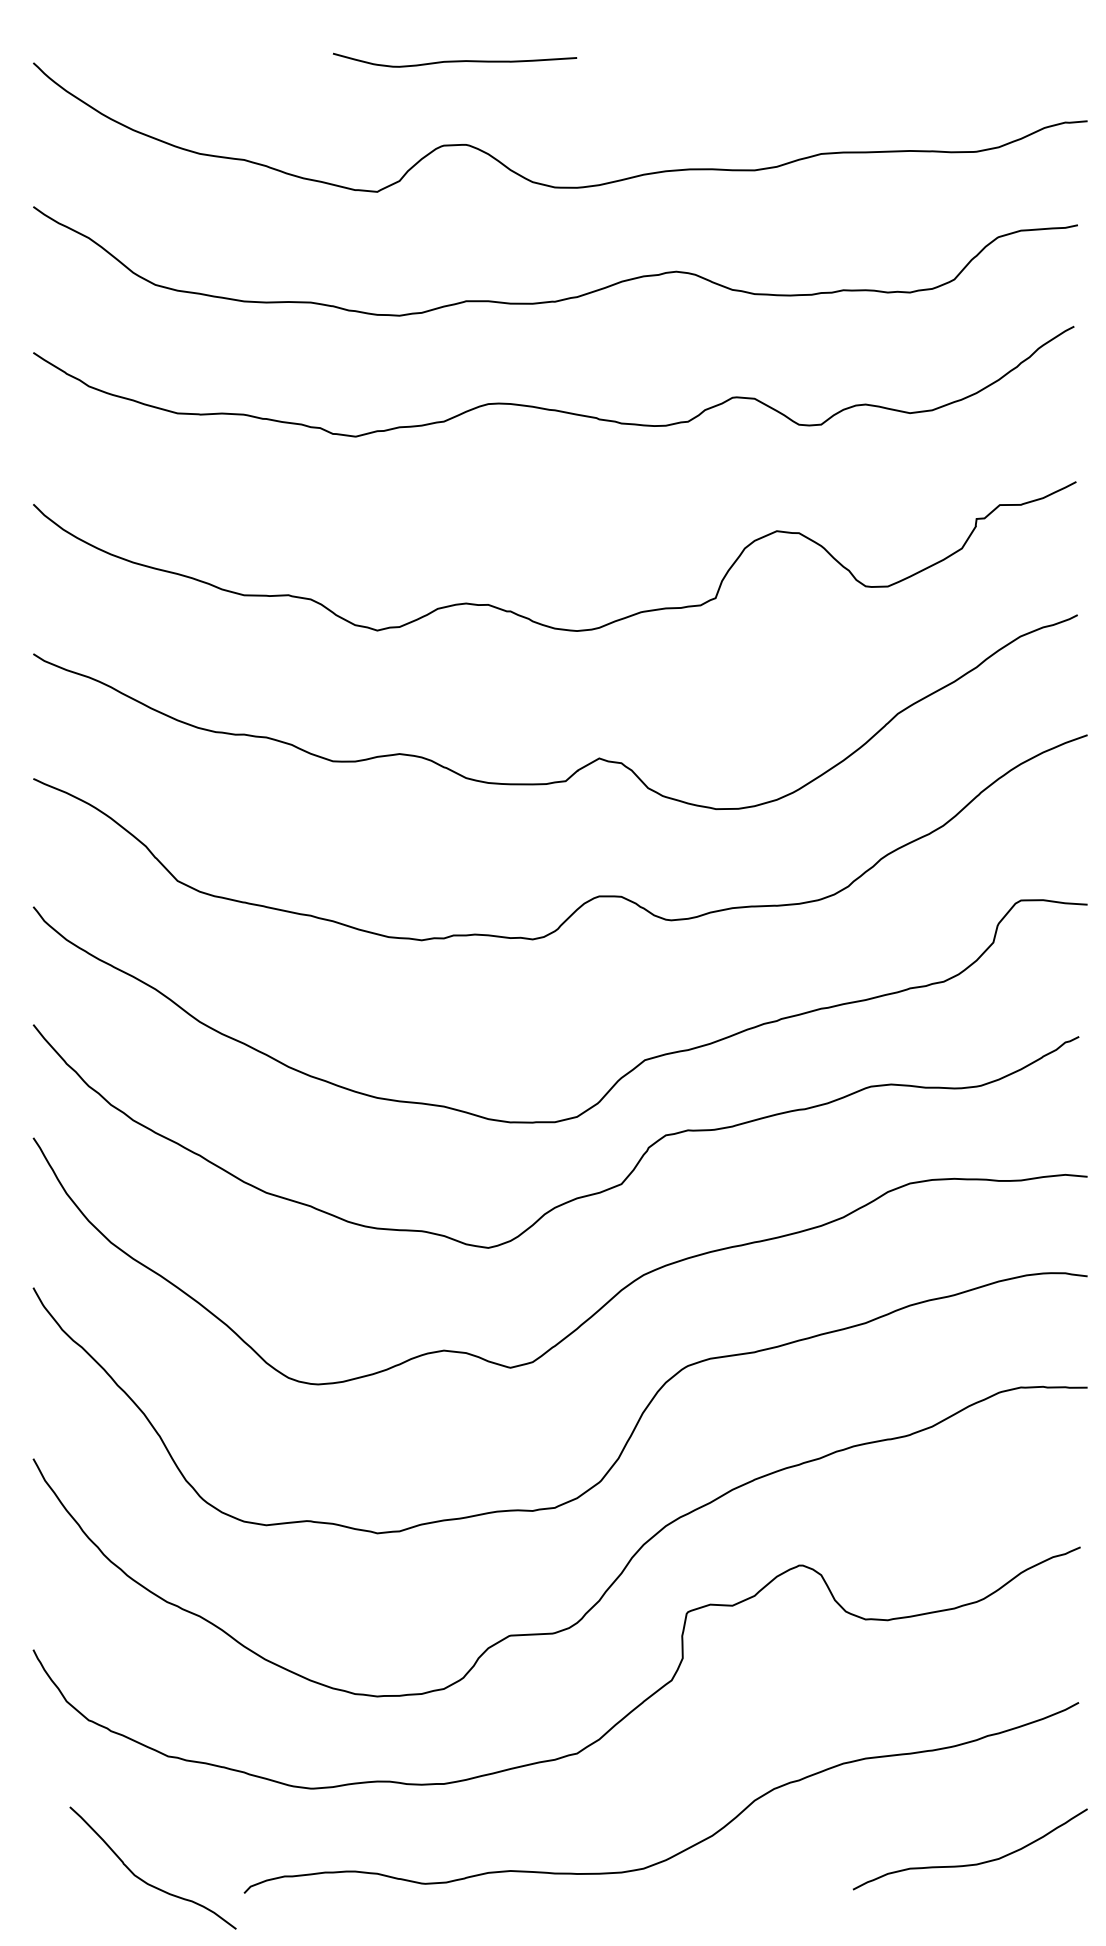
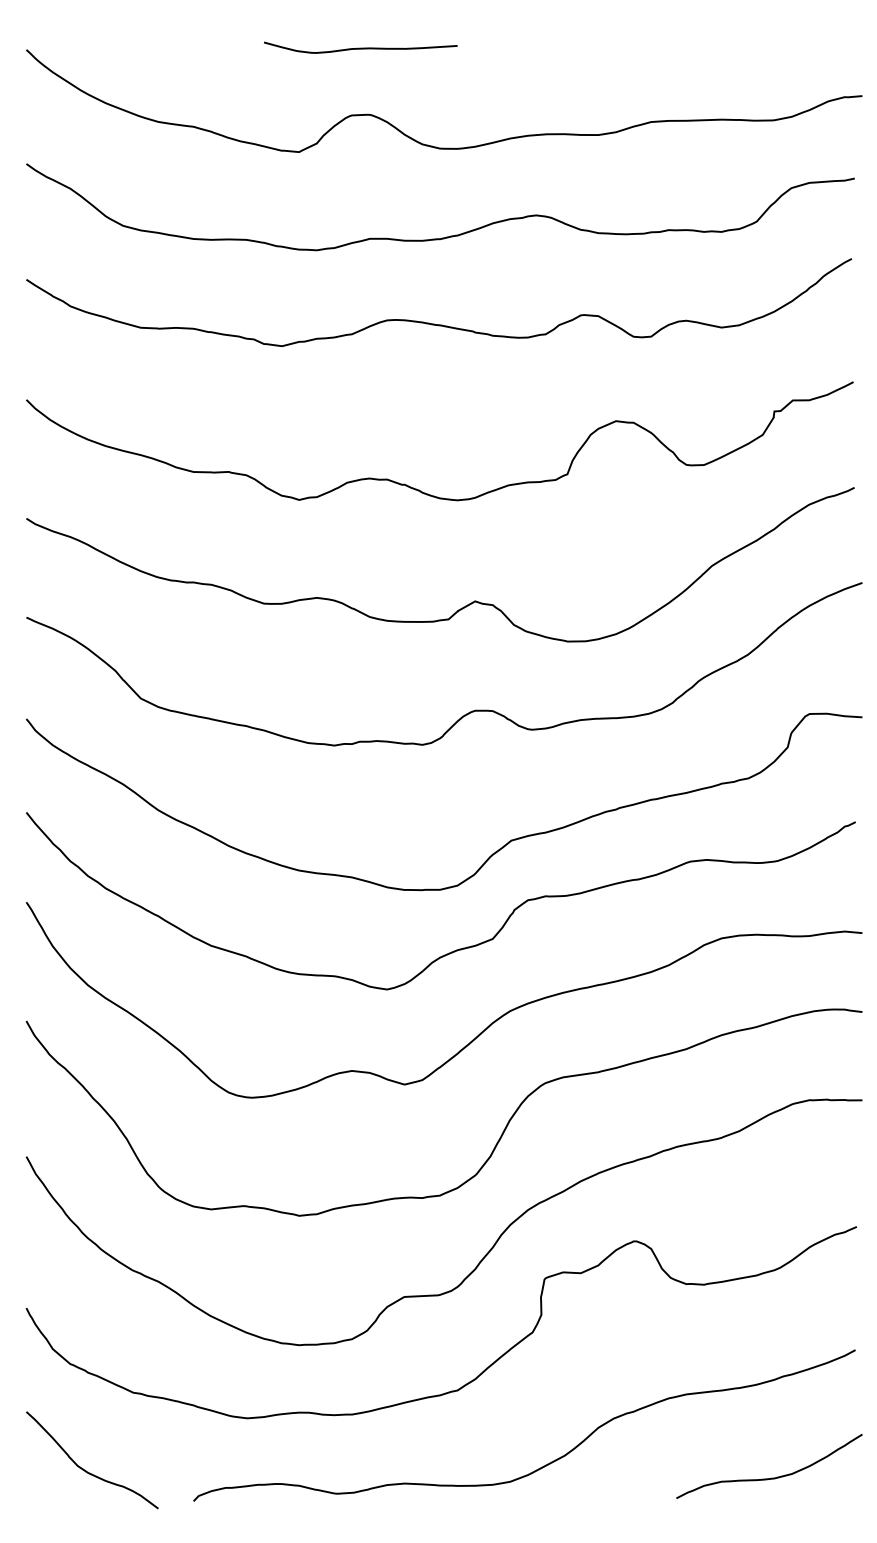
curve: (145, 1880) -> (86, 1470), moved

